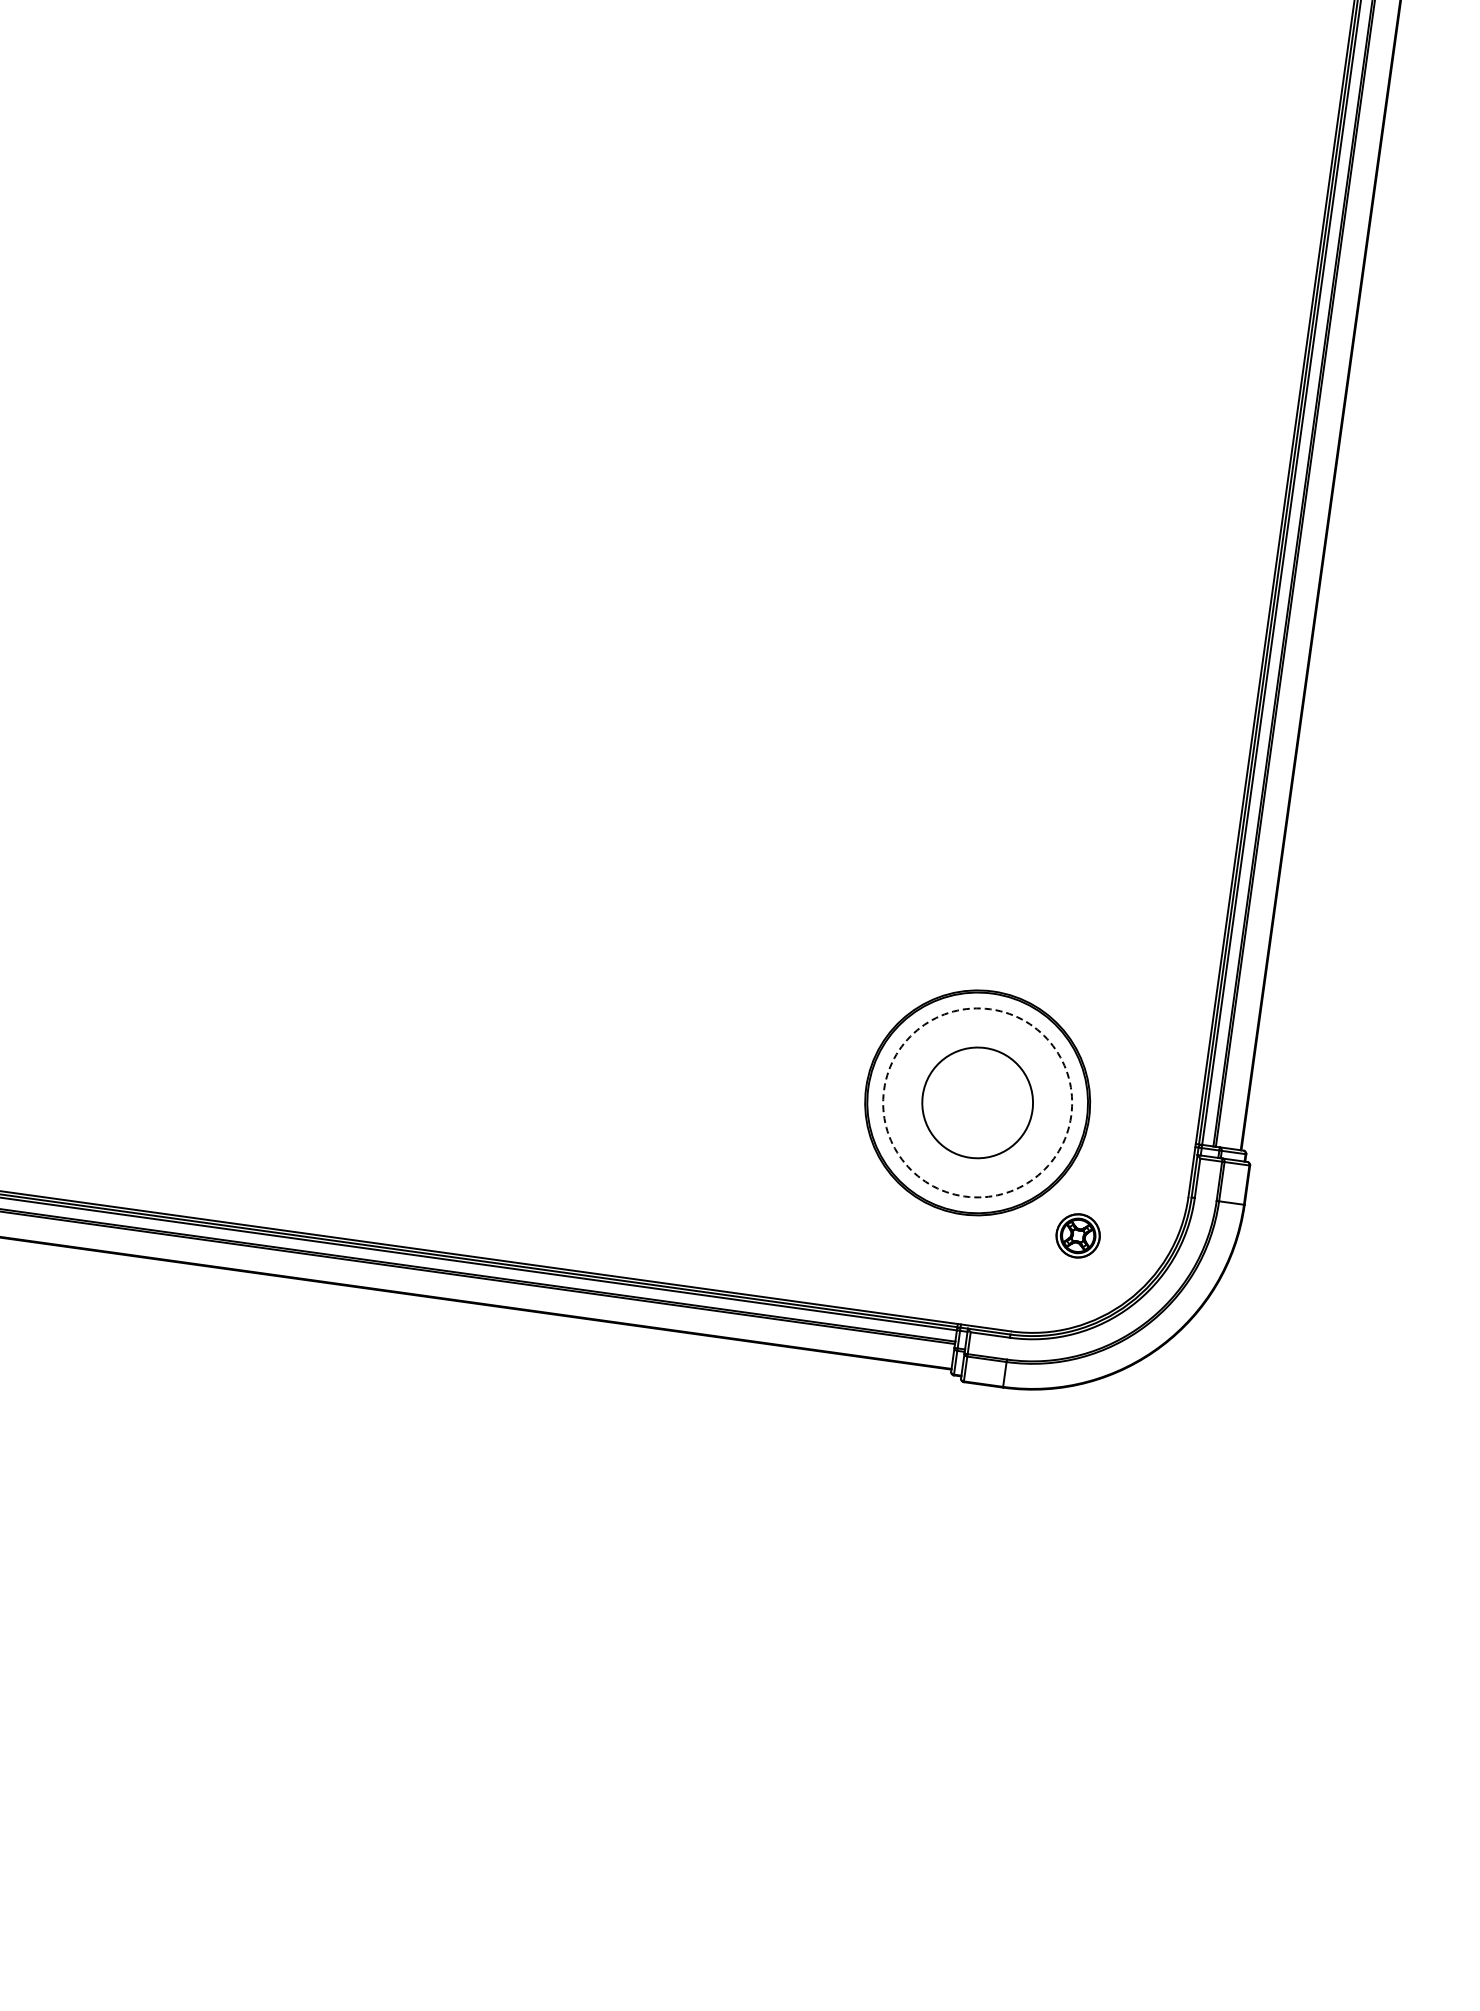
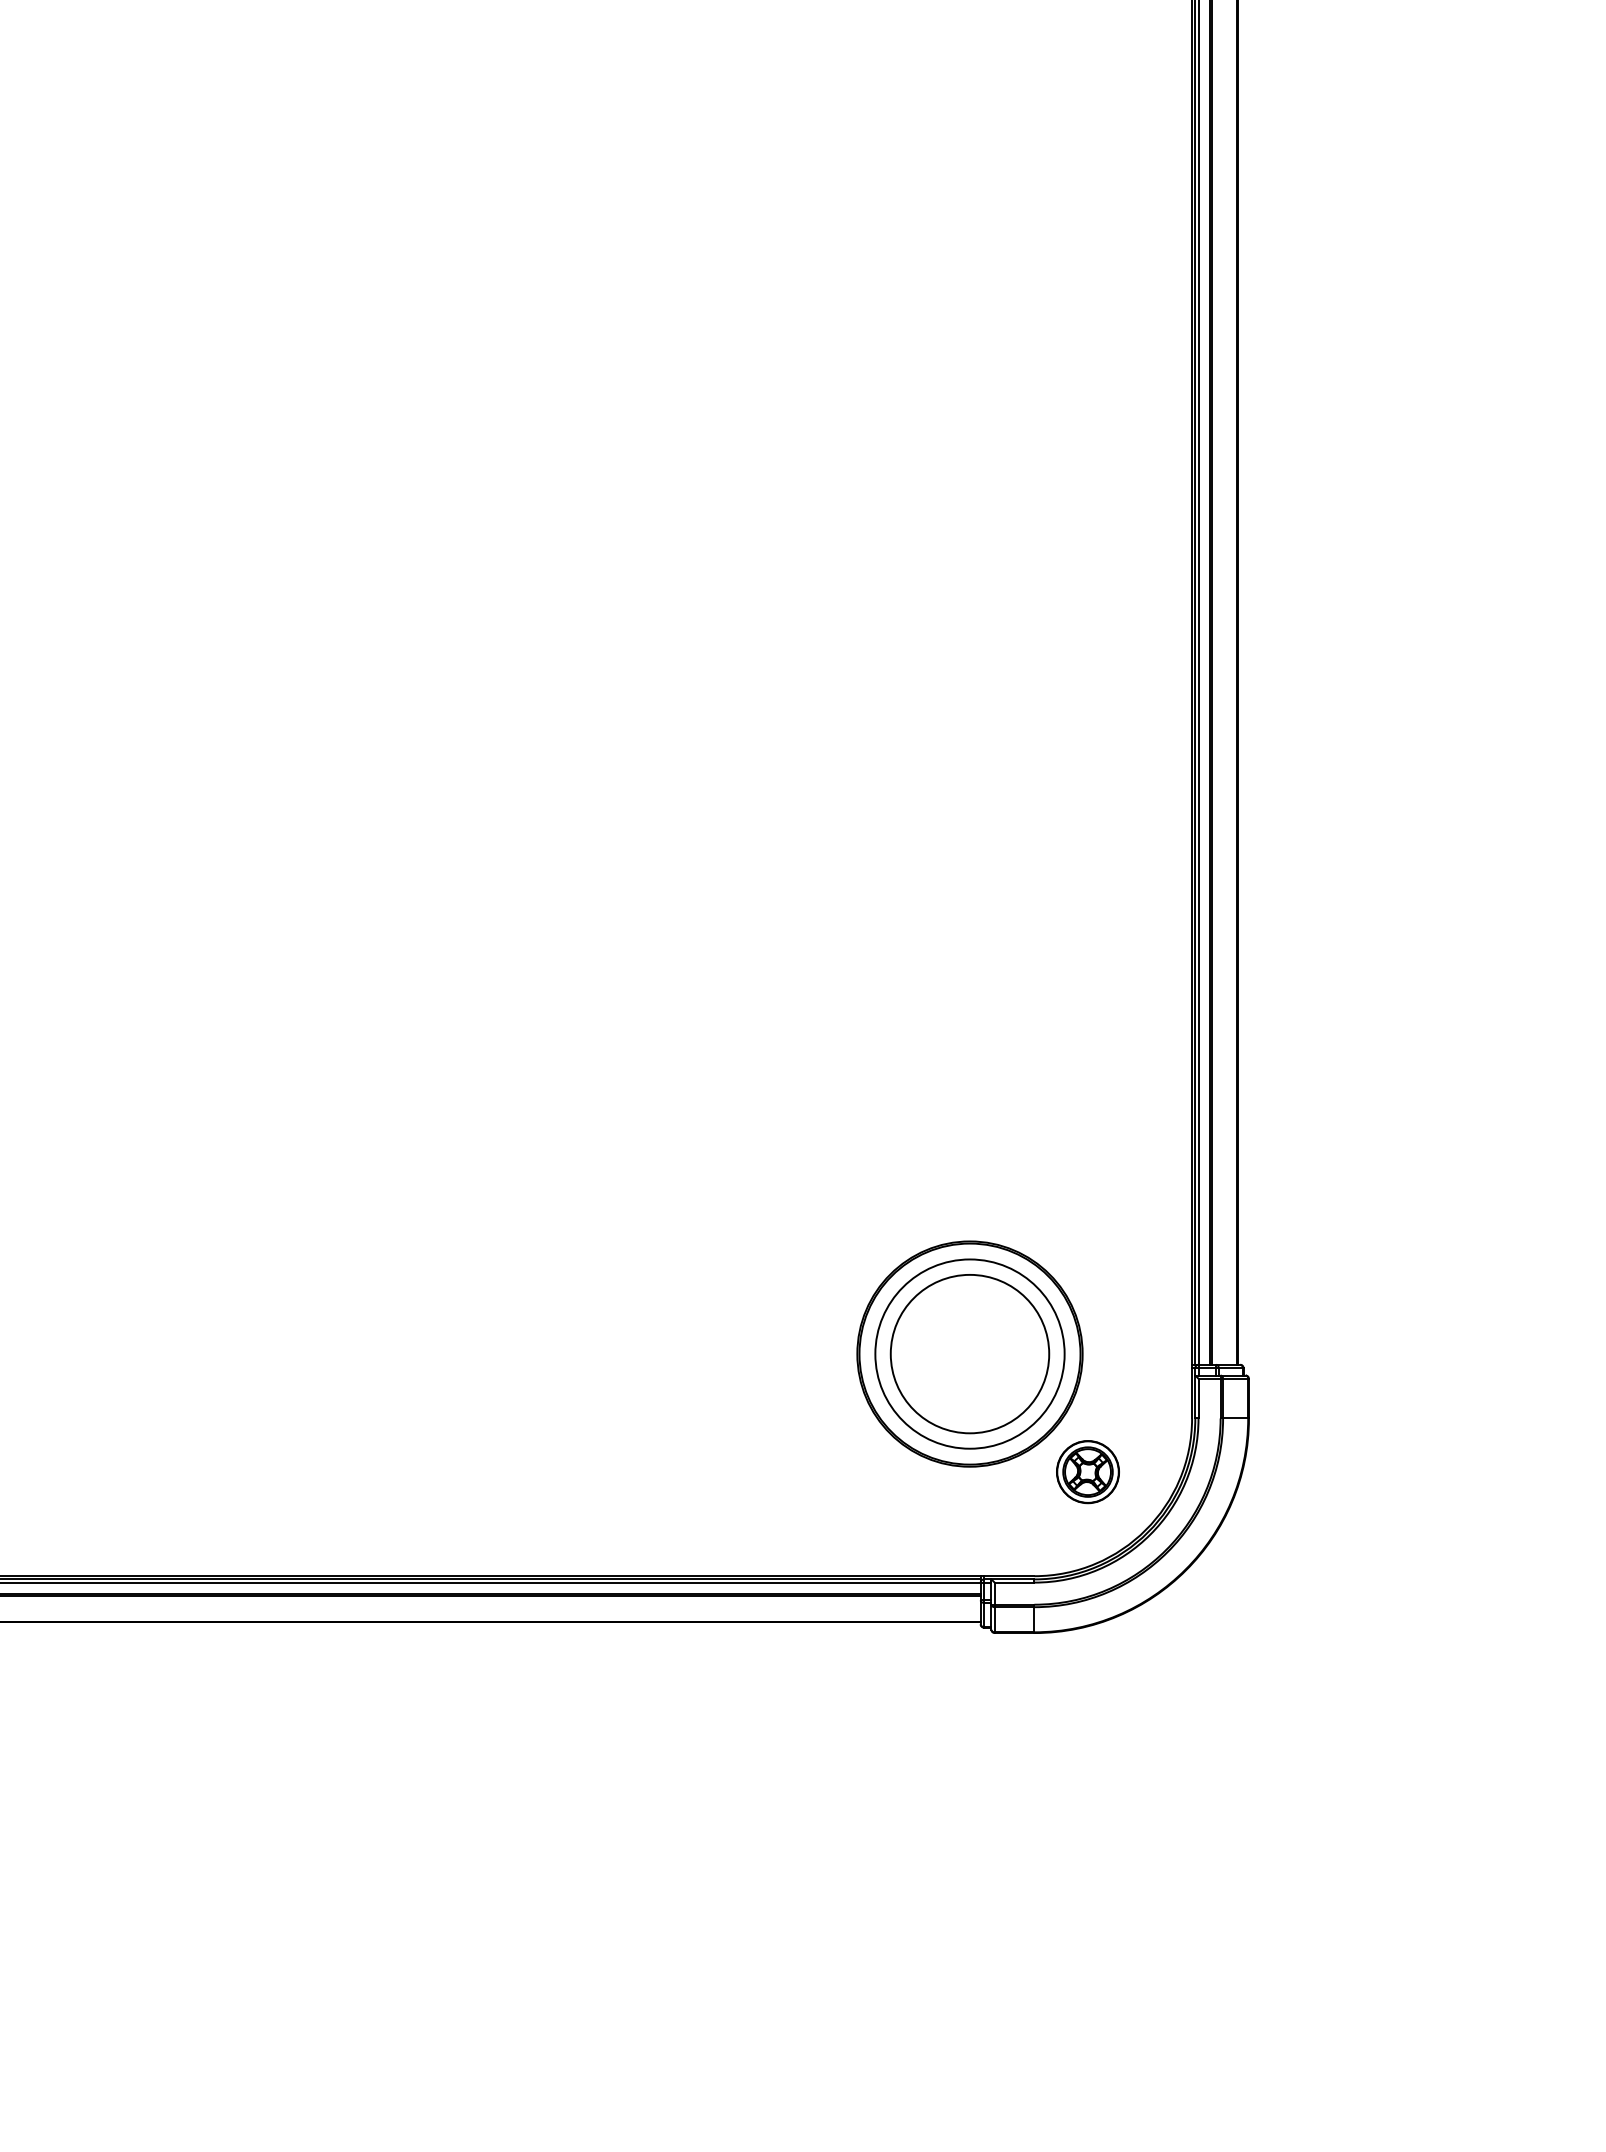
circle: (977, 1102) -> (969, 1353), dashed -> solid
circle: (977, 1102) -> (969, 1353), size x1.43
part: (1077, 1236) -> (1087, 1472), size x1.43

